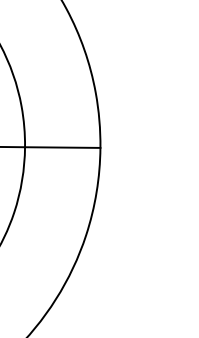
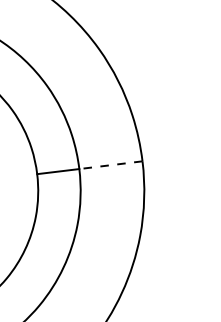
line: (62, 147) -> (110, 165), solid -> dashed

